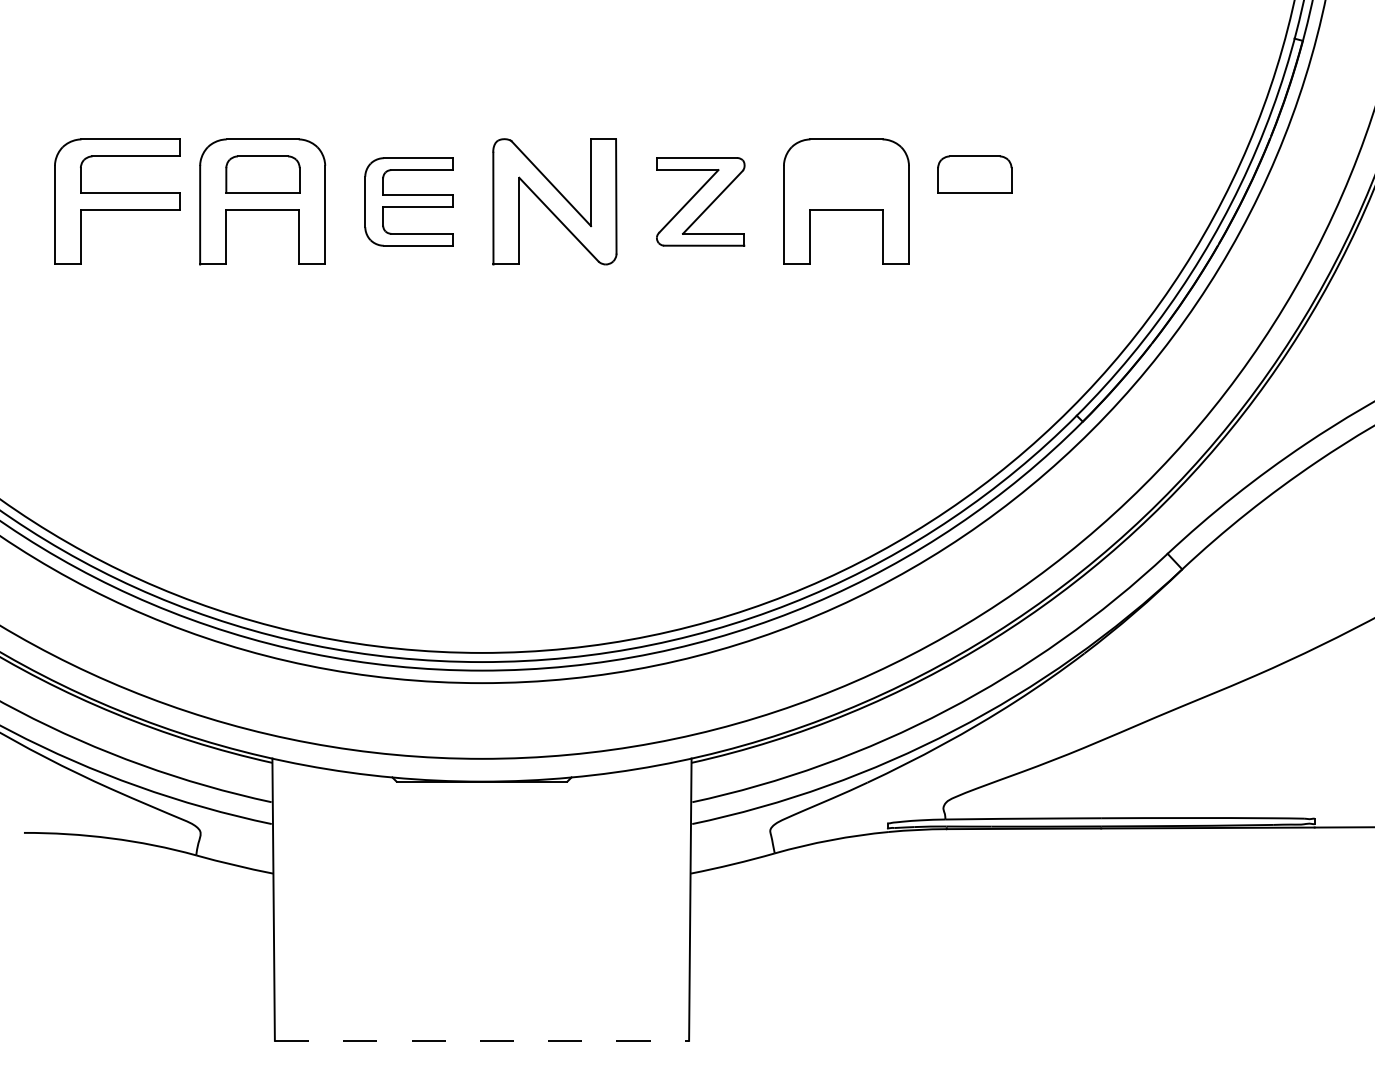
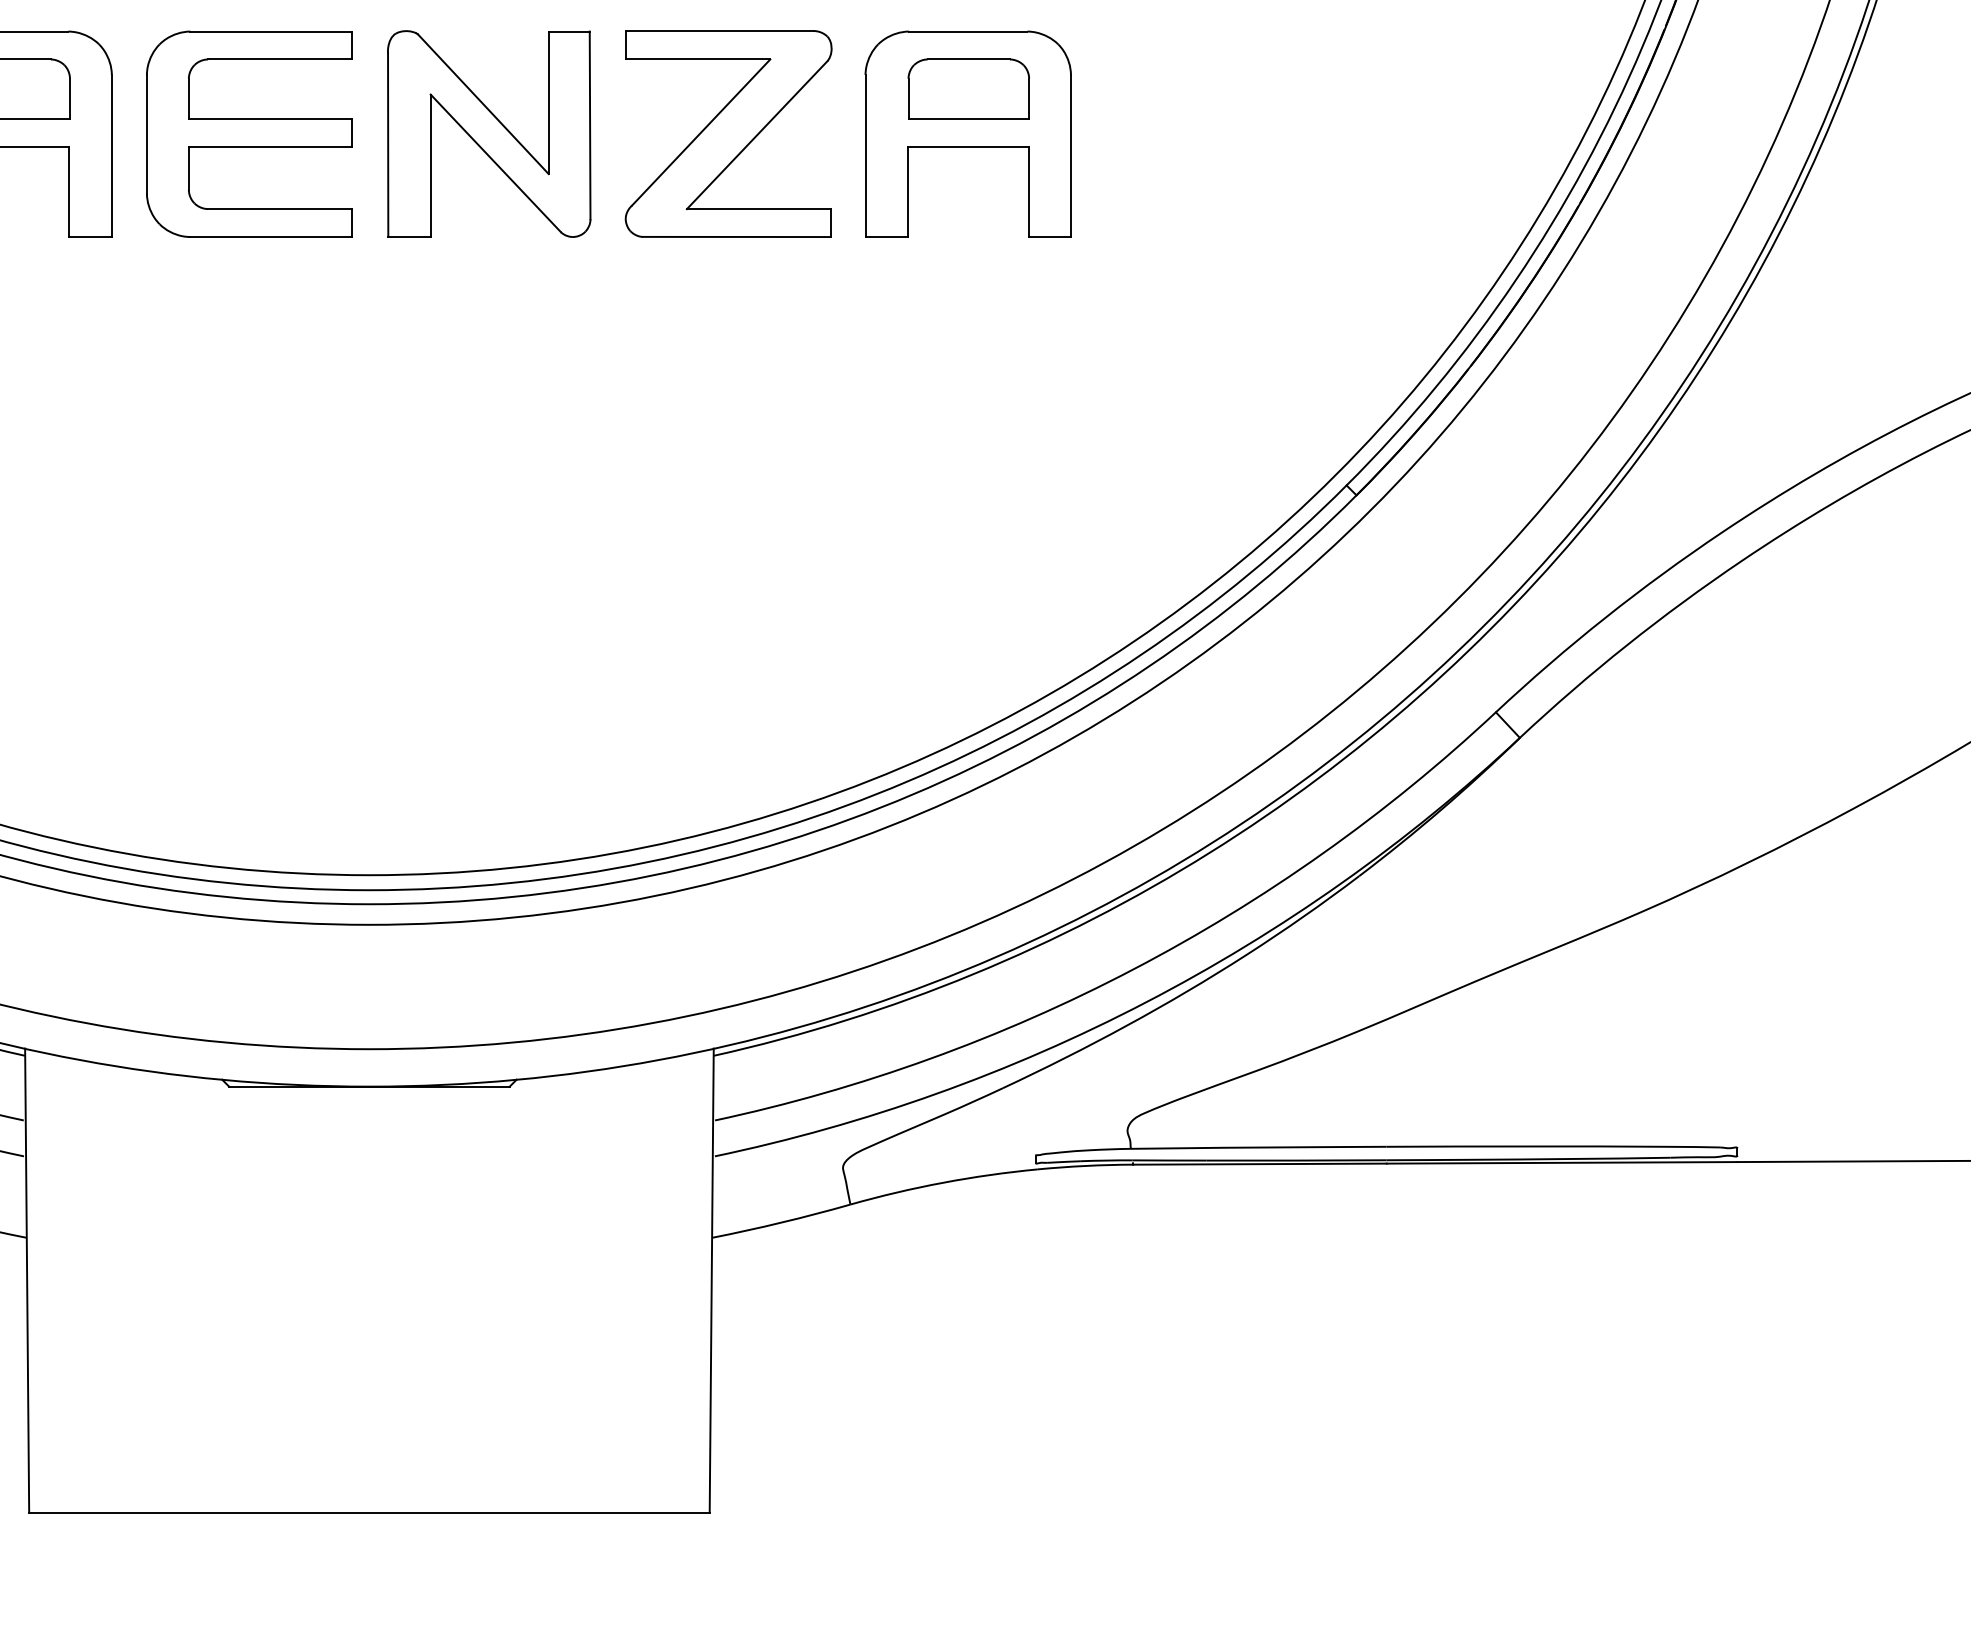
part: (974, 174) -> (968, 89), moved
part: (408, 201) -> (248, 133), size x1.43
part: (700, 201) -> (728, 133), size x1.43
line: (482, 1040) -> (370, 1511), dashed -> solid

